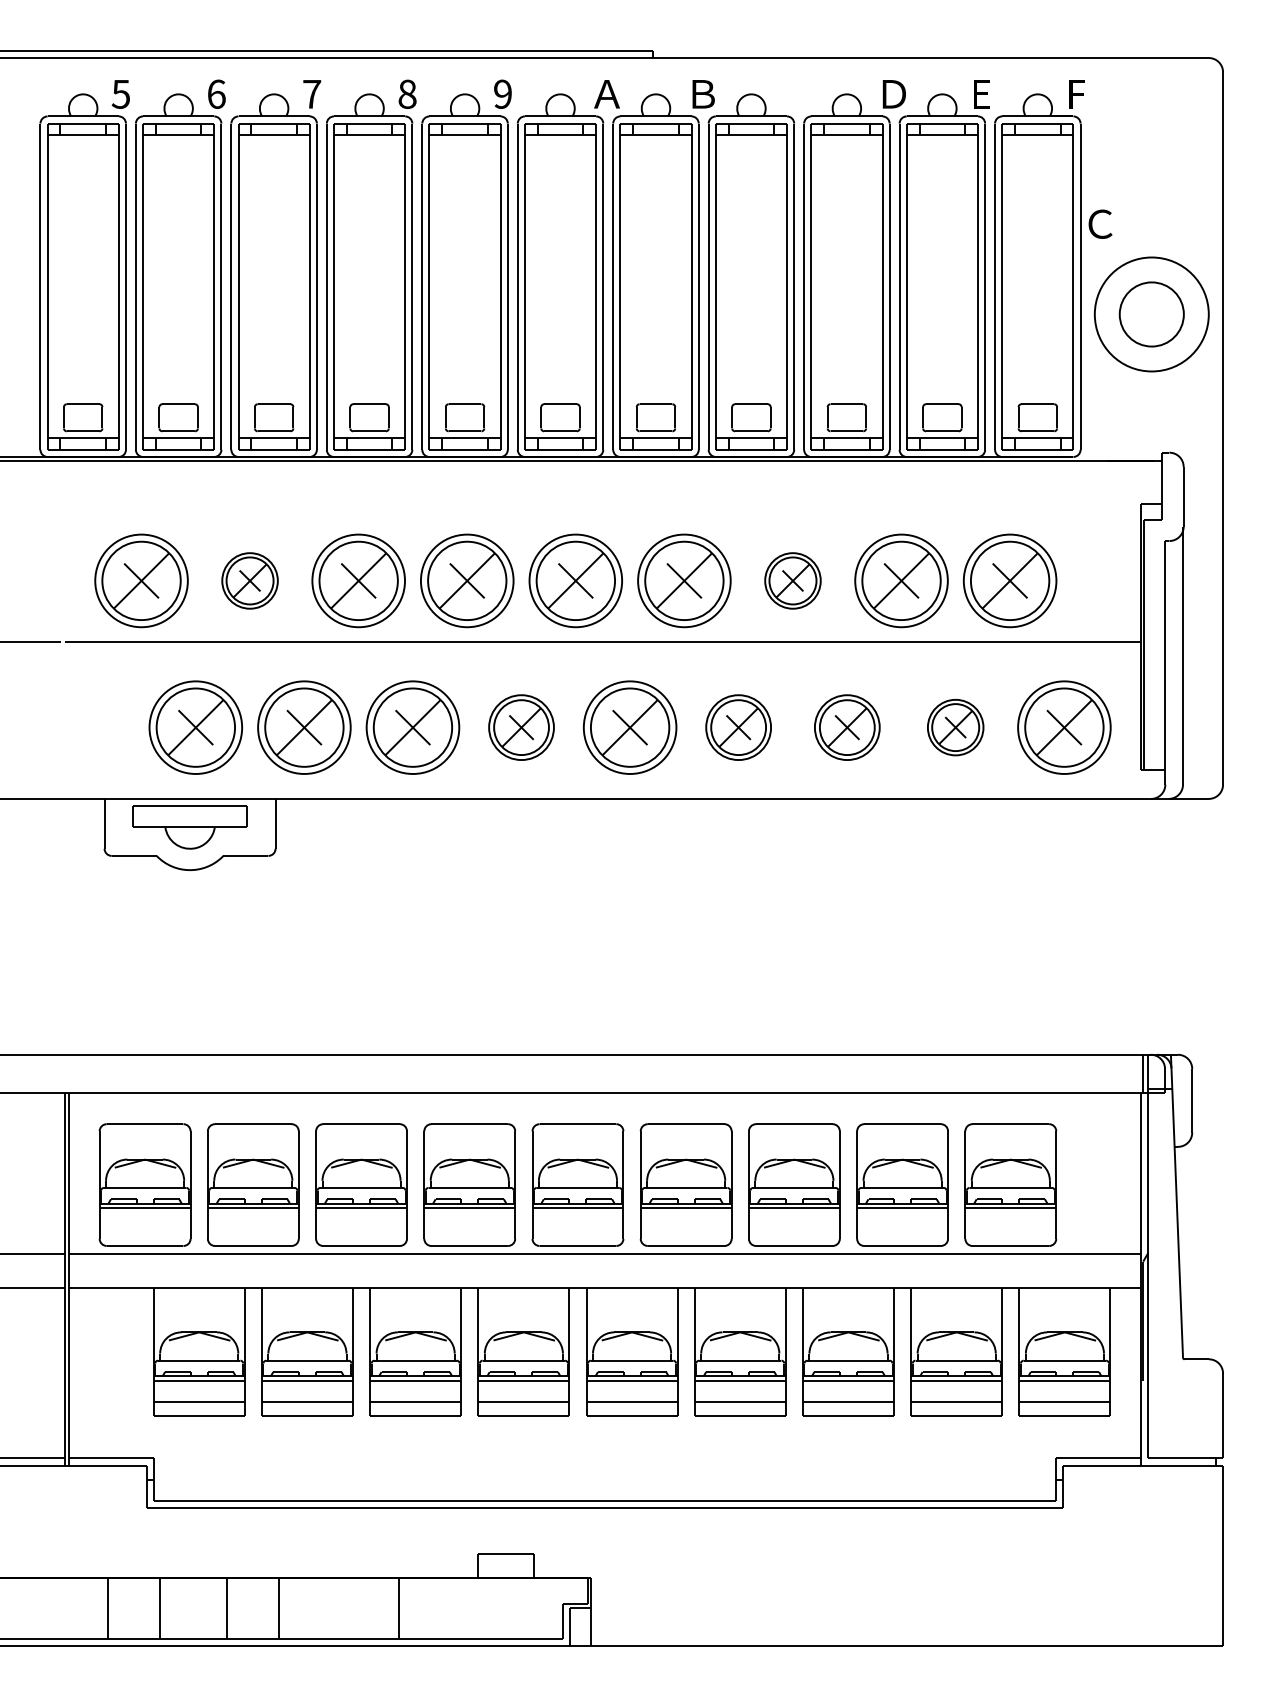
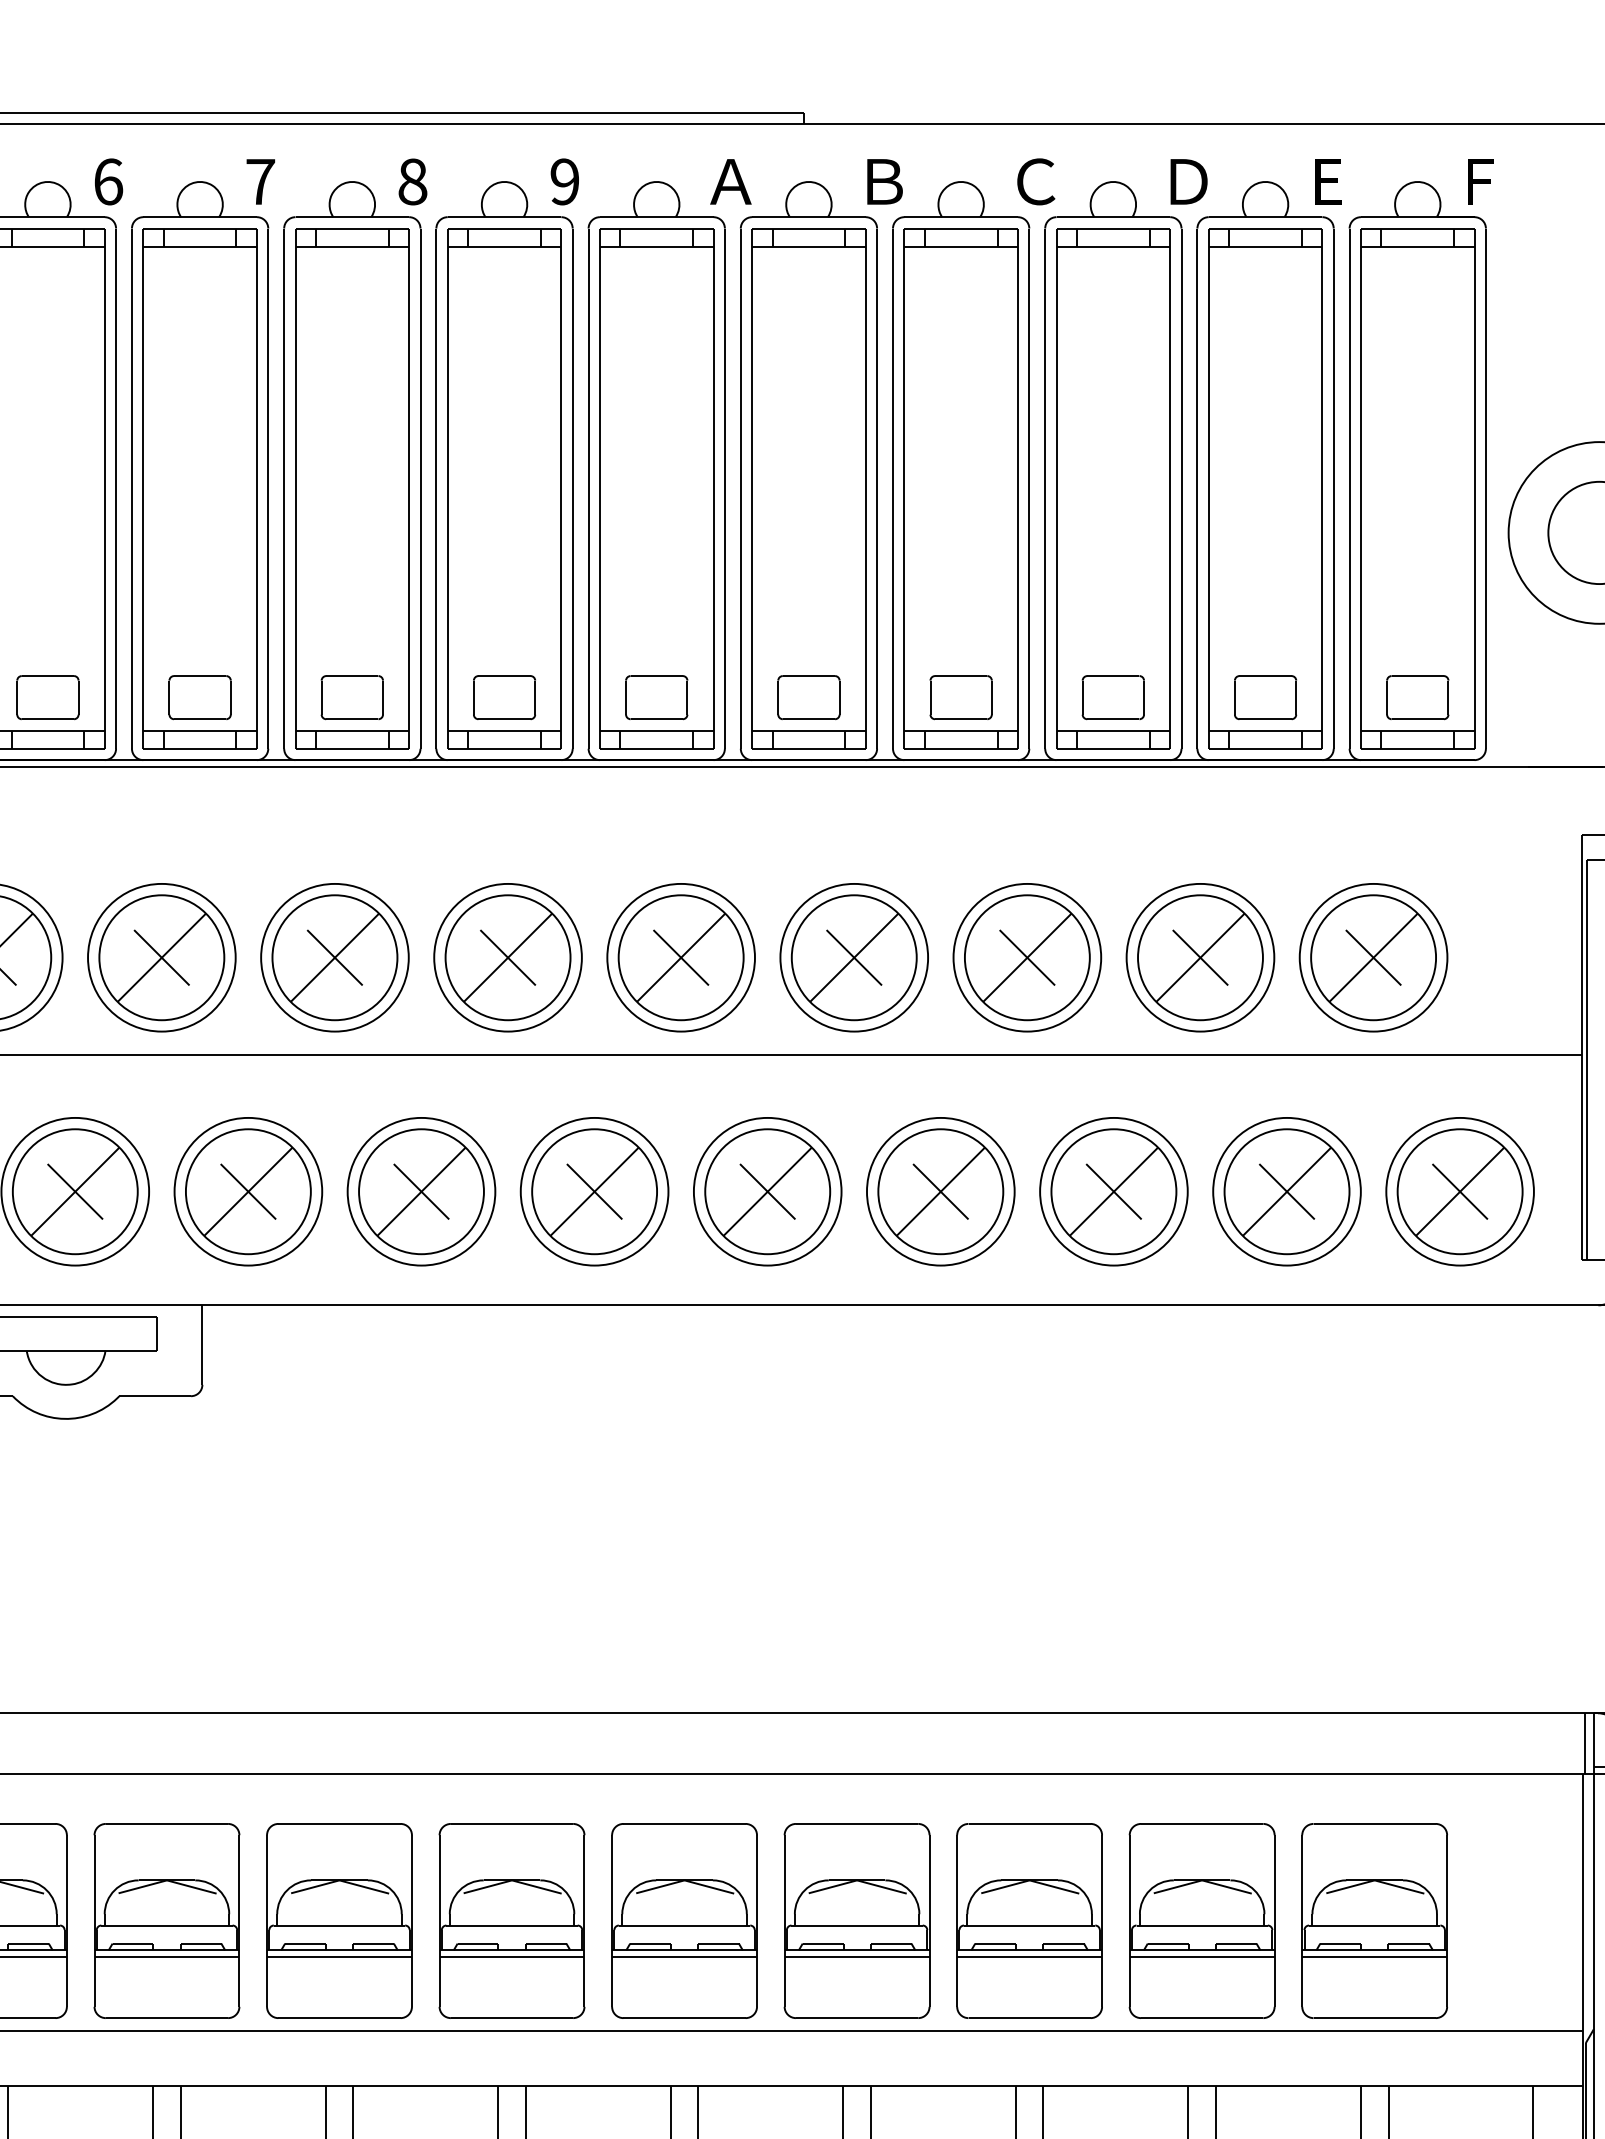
text: (1100, 223) -> (1036, 180), moved
part: (249, 580) -> (160, 957), size x1.67
part: (792, 580) -> (1026, 957), size x1.67
part: (521, 727) -> (594, 1191), size x1.43
part: (738, 727) -> (940, 1191), size x1.43
part: (847, 727) -> (1114, 1191), size x1.43
part: (955, 727) -> (1286, 1191), size x1.67

